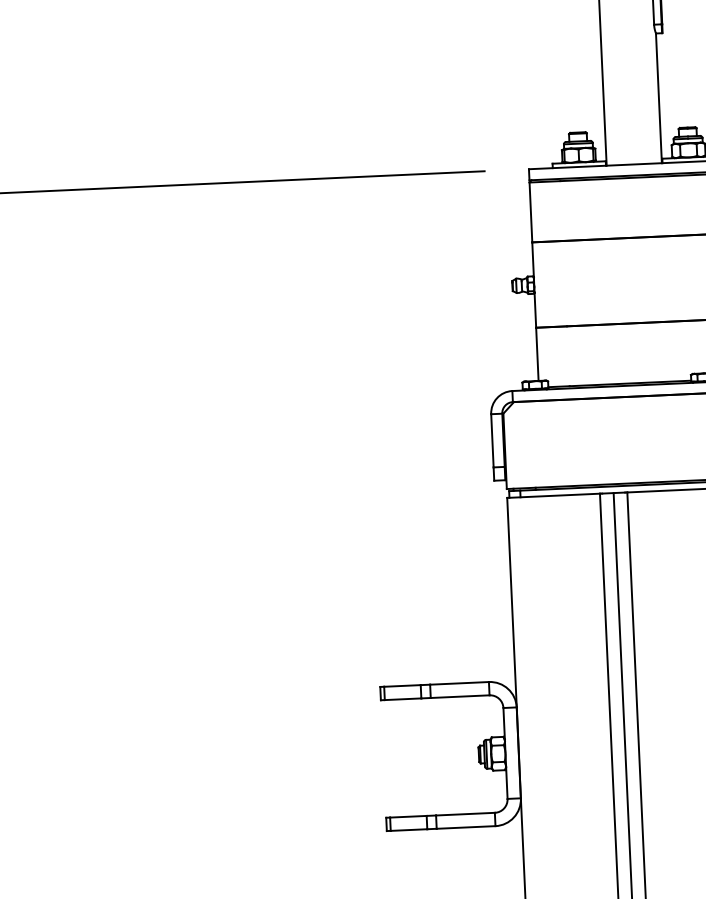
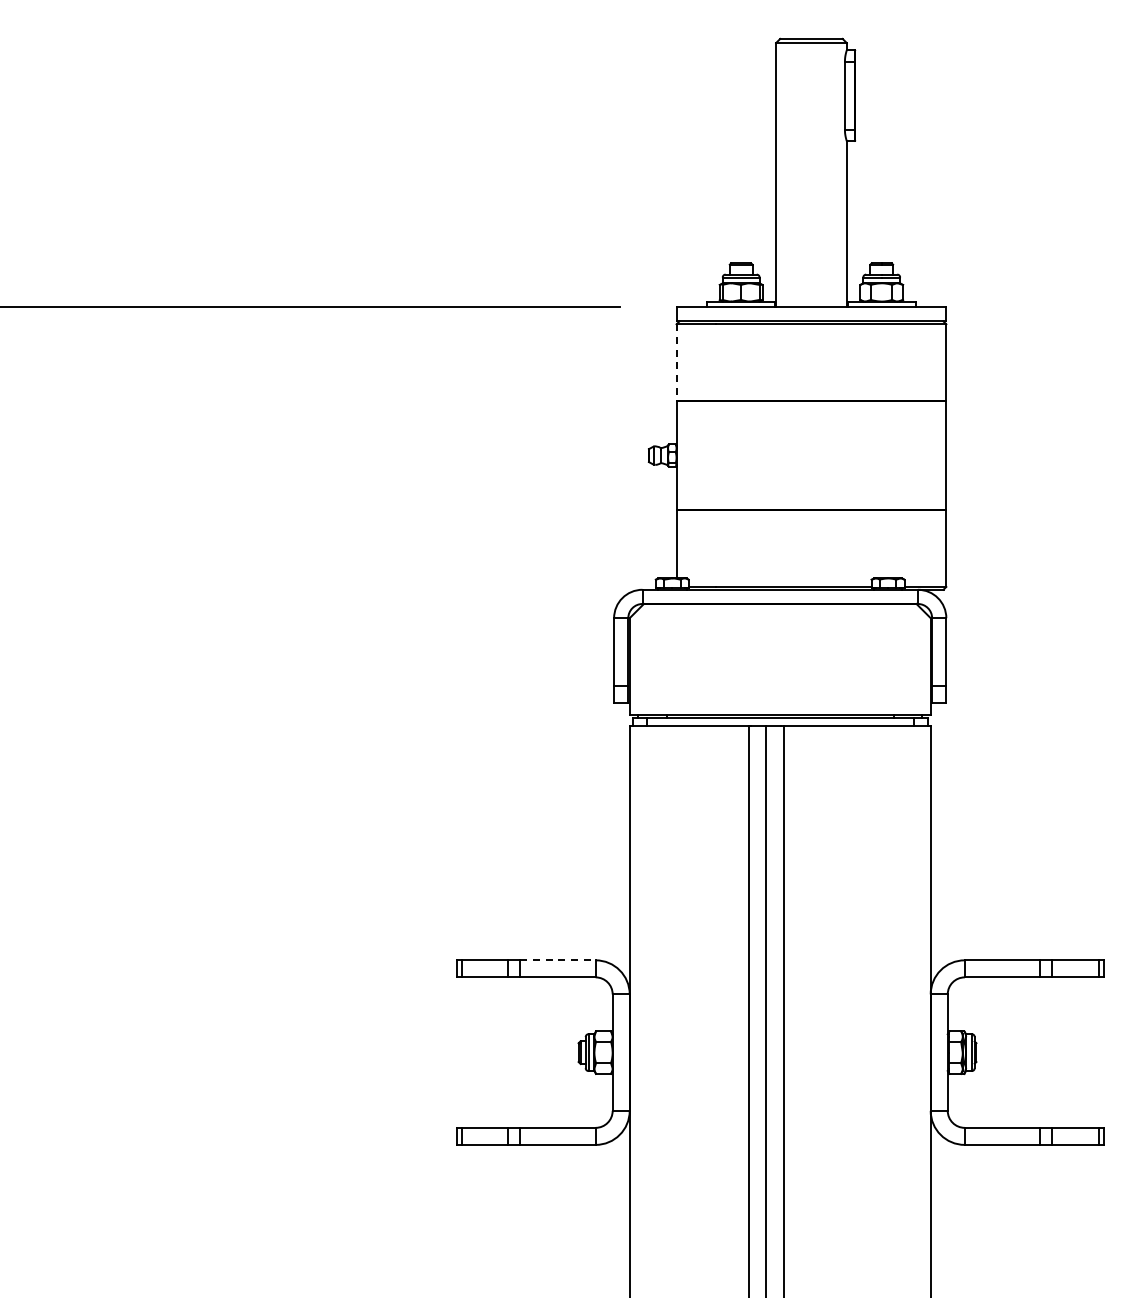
line: (530, 213) -> (676, 363), solid -> dashed
line: (459, 683) -> (558, 960), solid -> dashed

